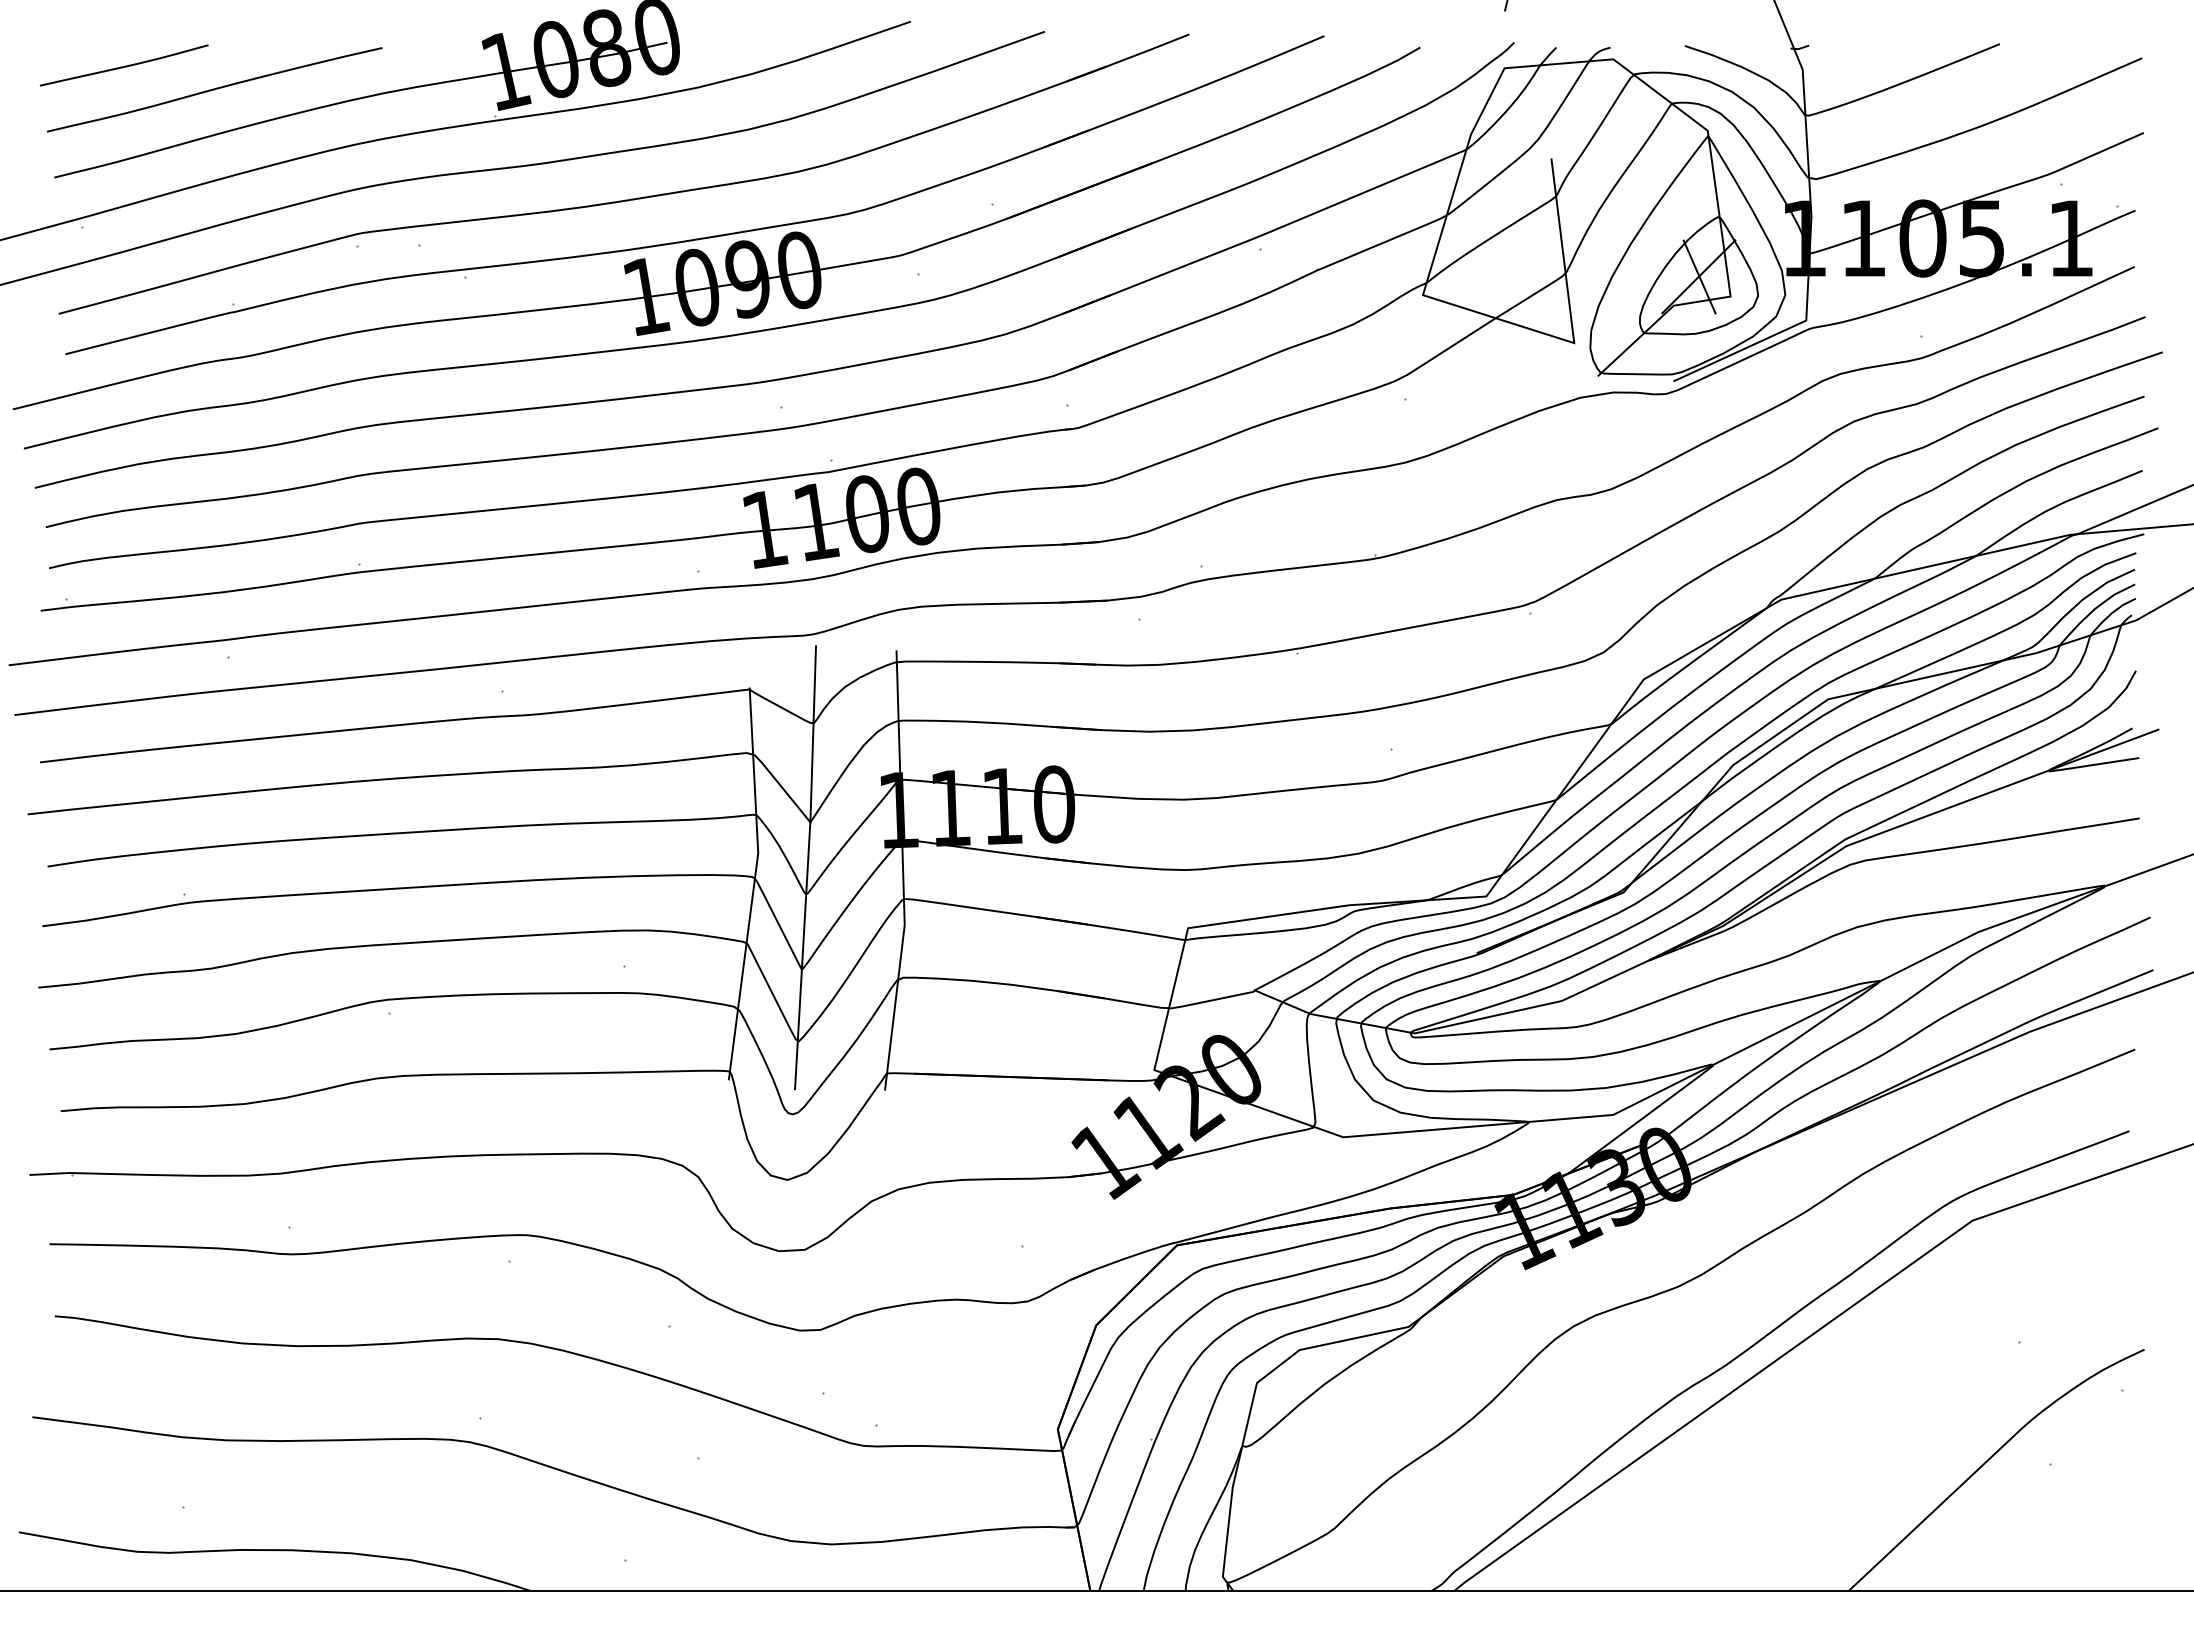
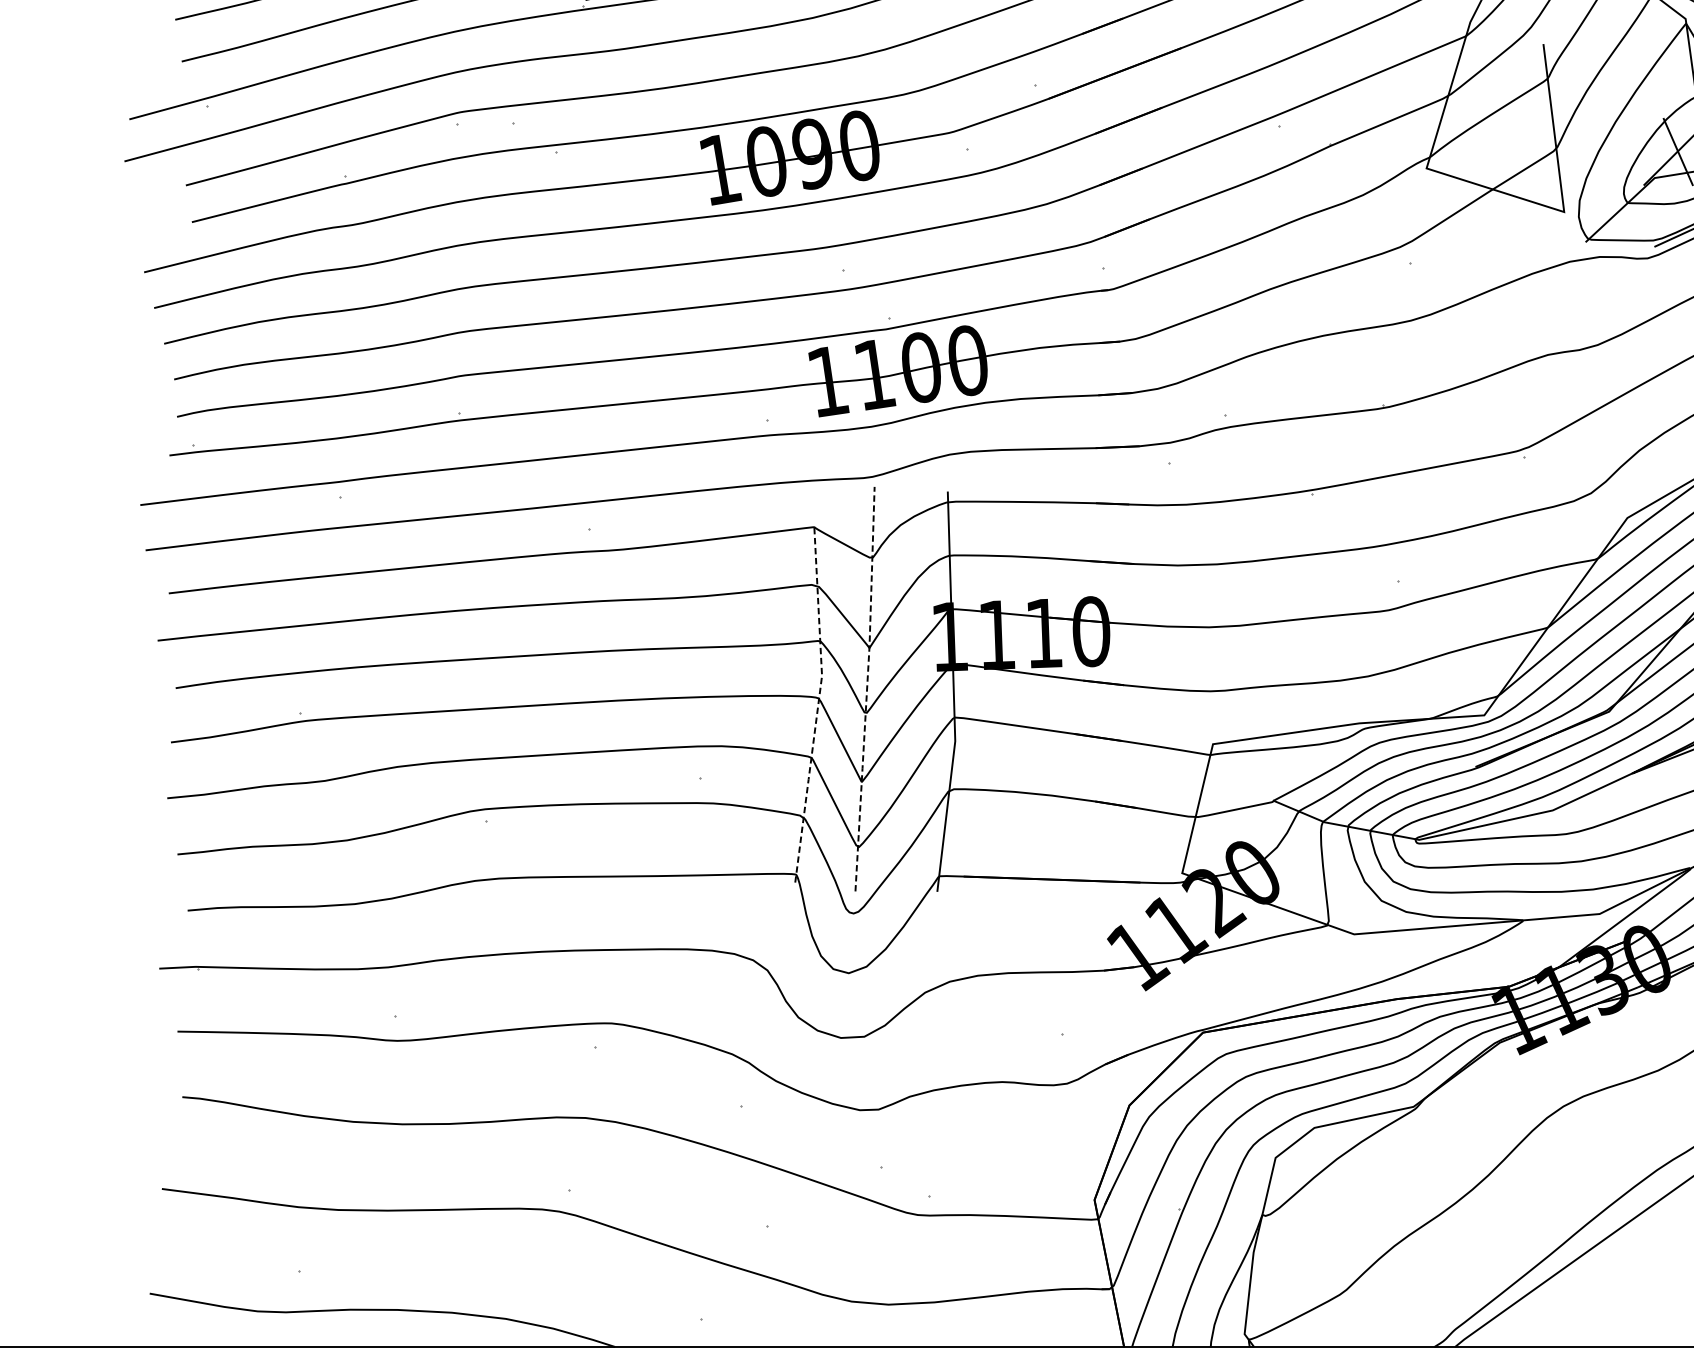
line: (807, 867) -> (866, 688), solid -> dashed
line: (754, 884) -> (818, 704), solid -> dashed

